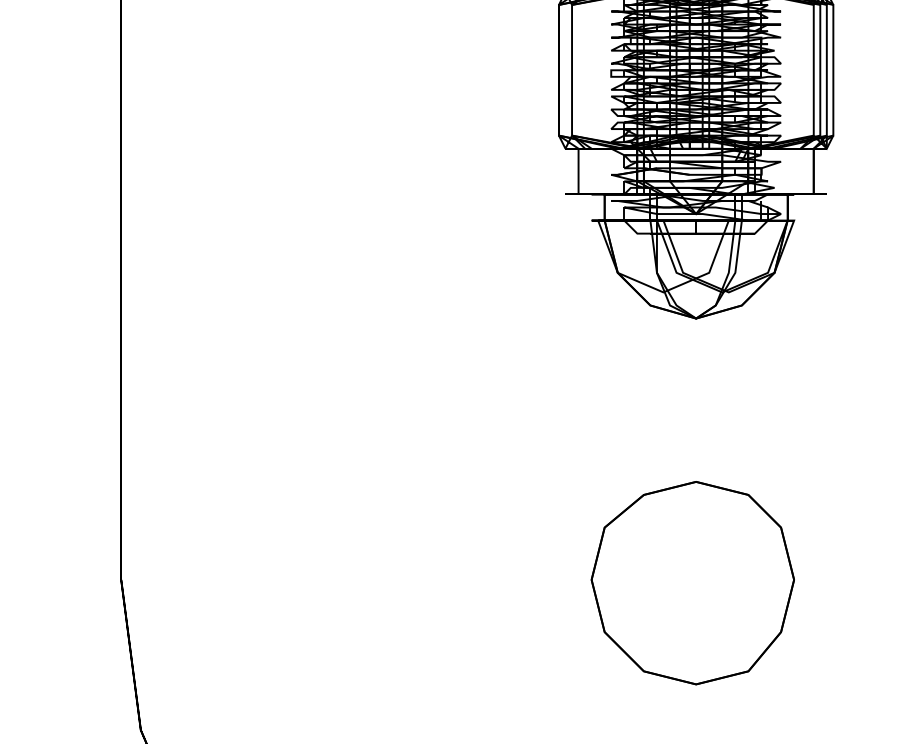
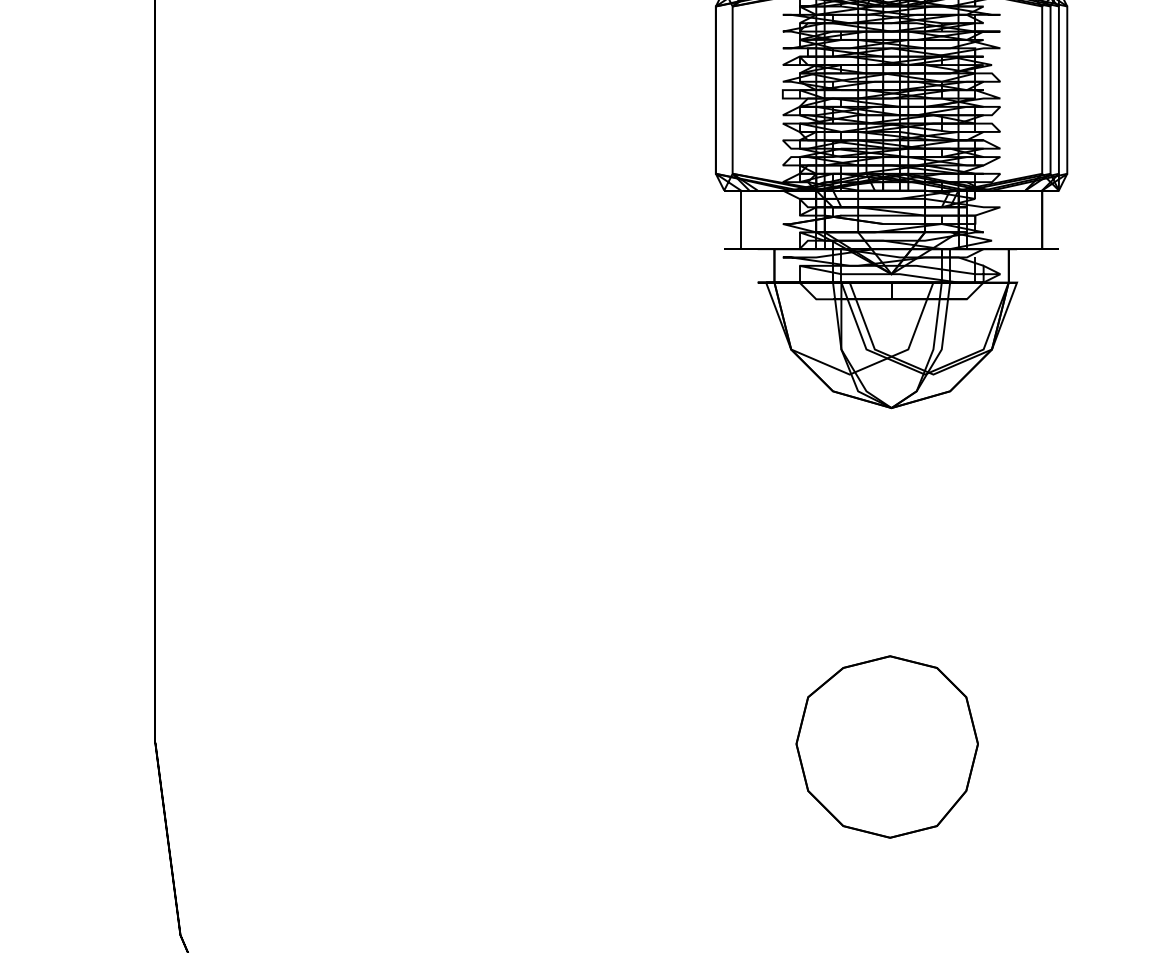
part: (692, 583) -> (886, 747), size x0.7

